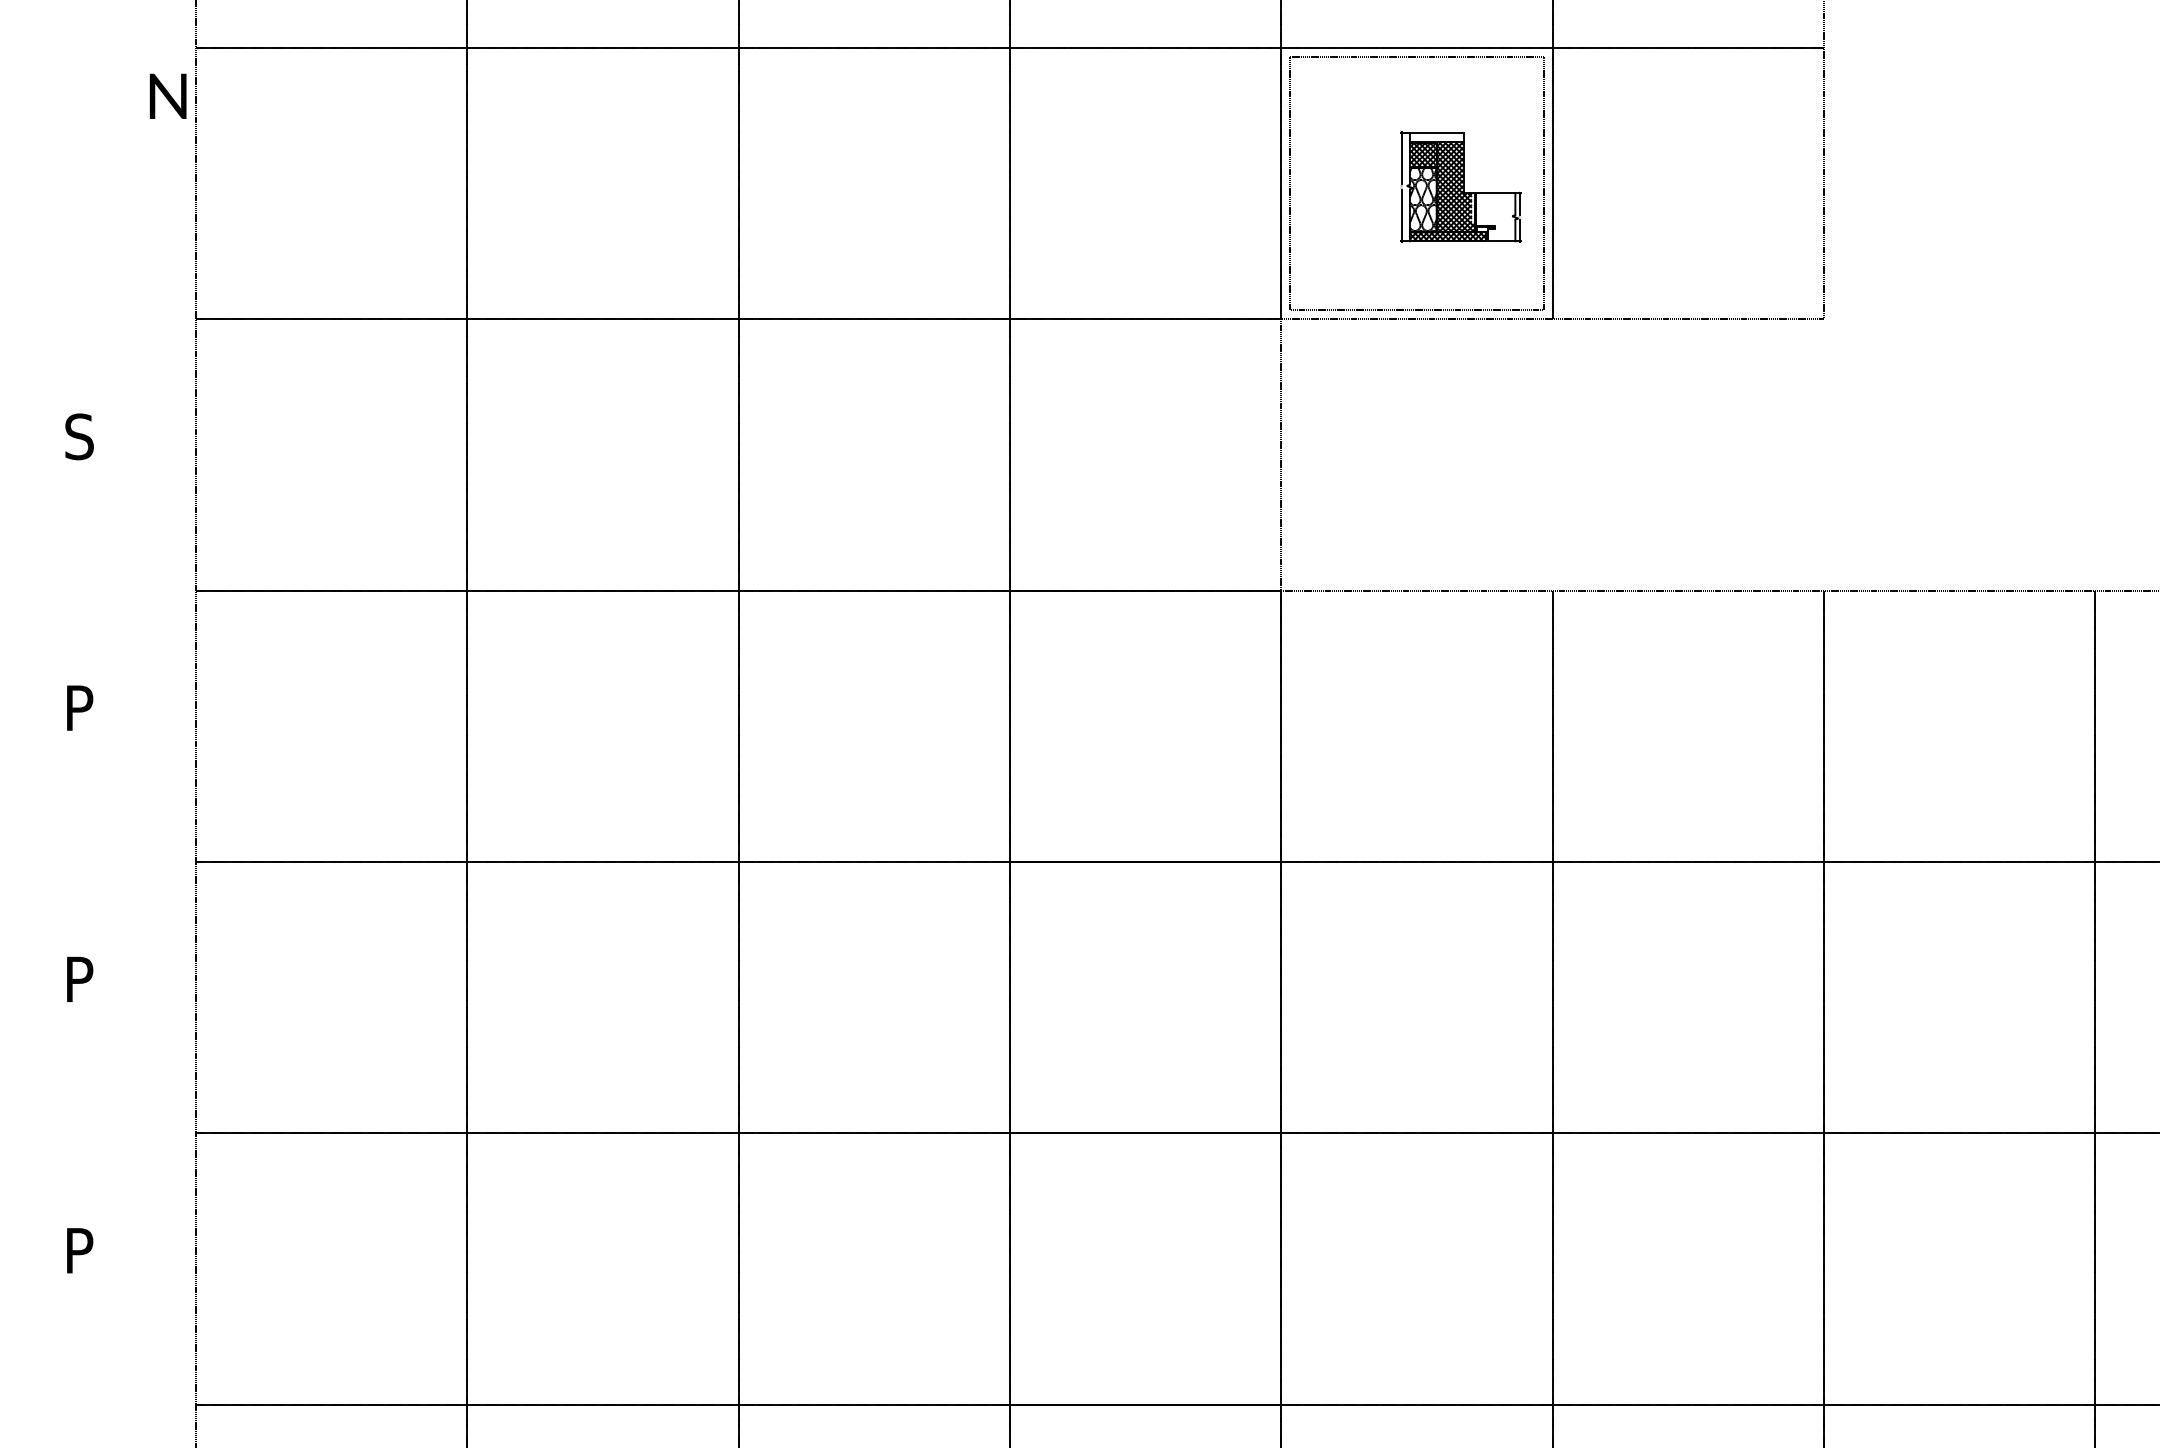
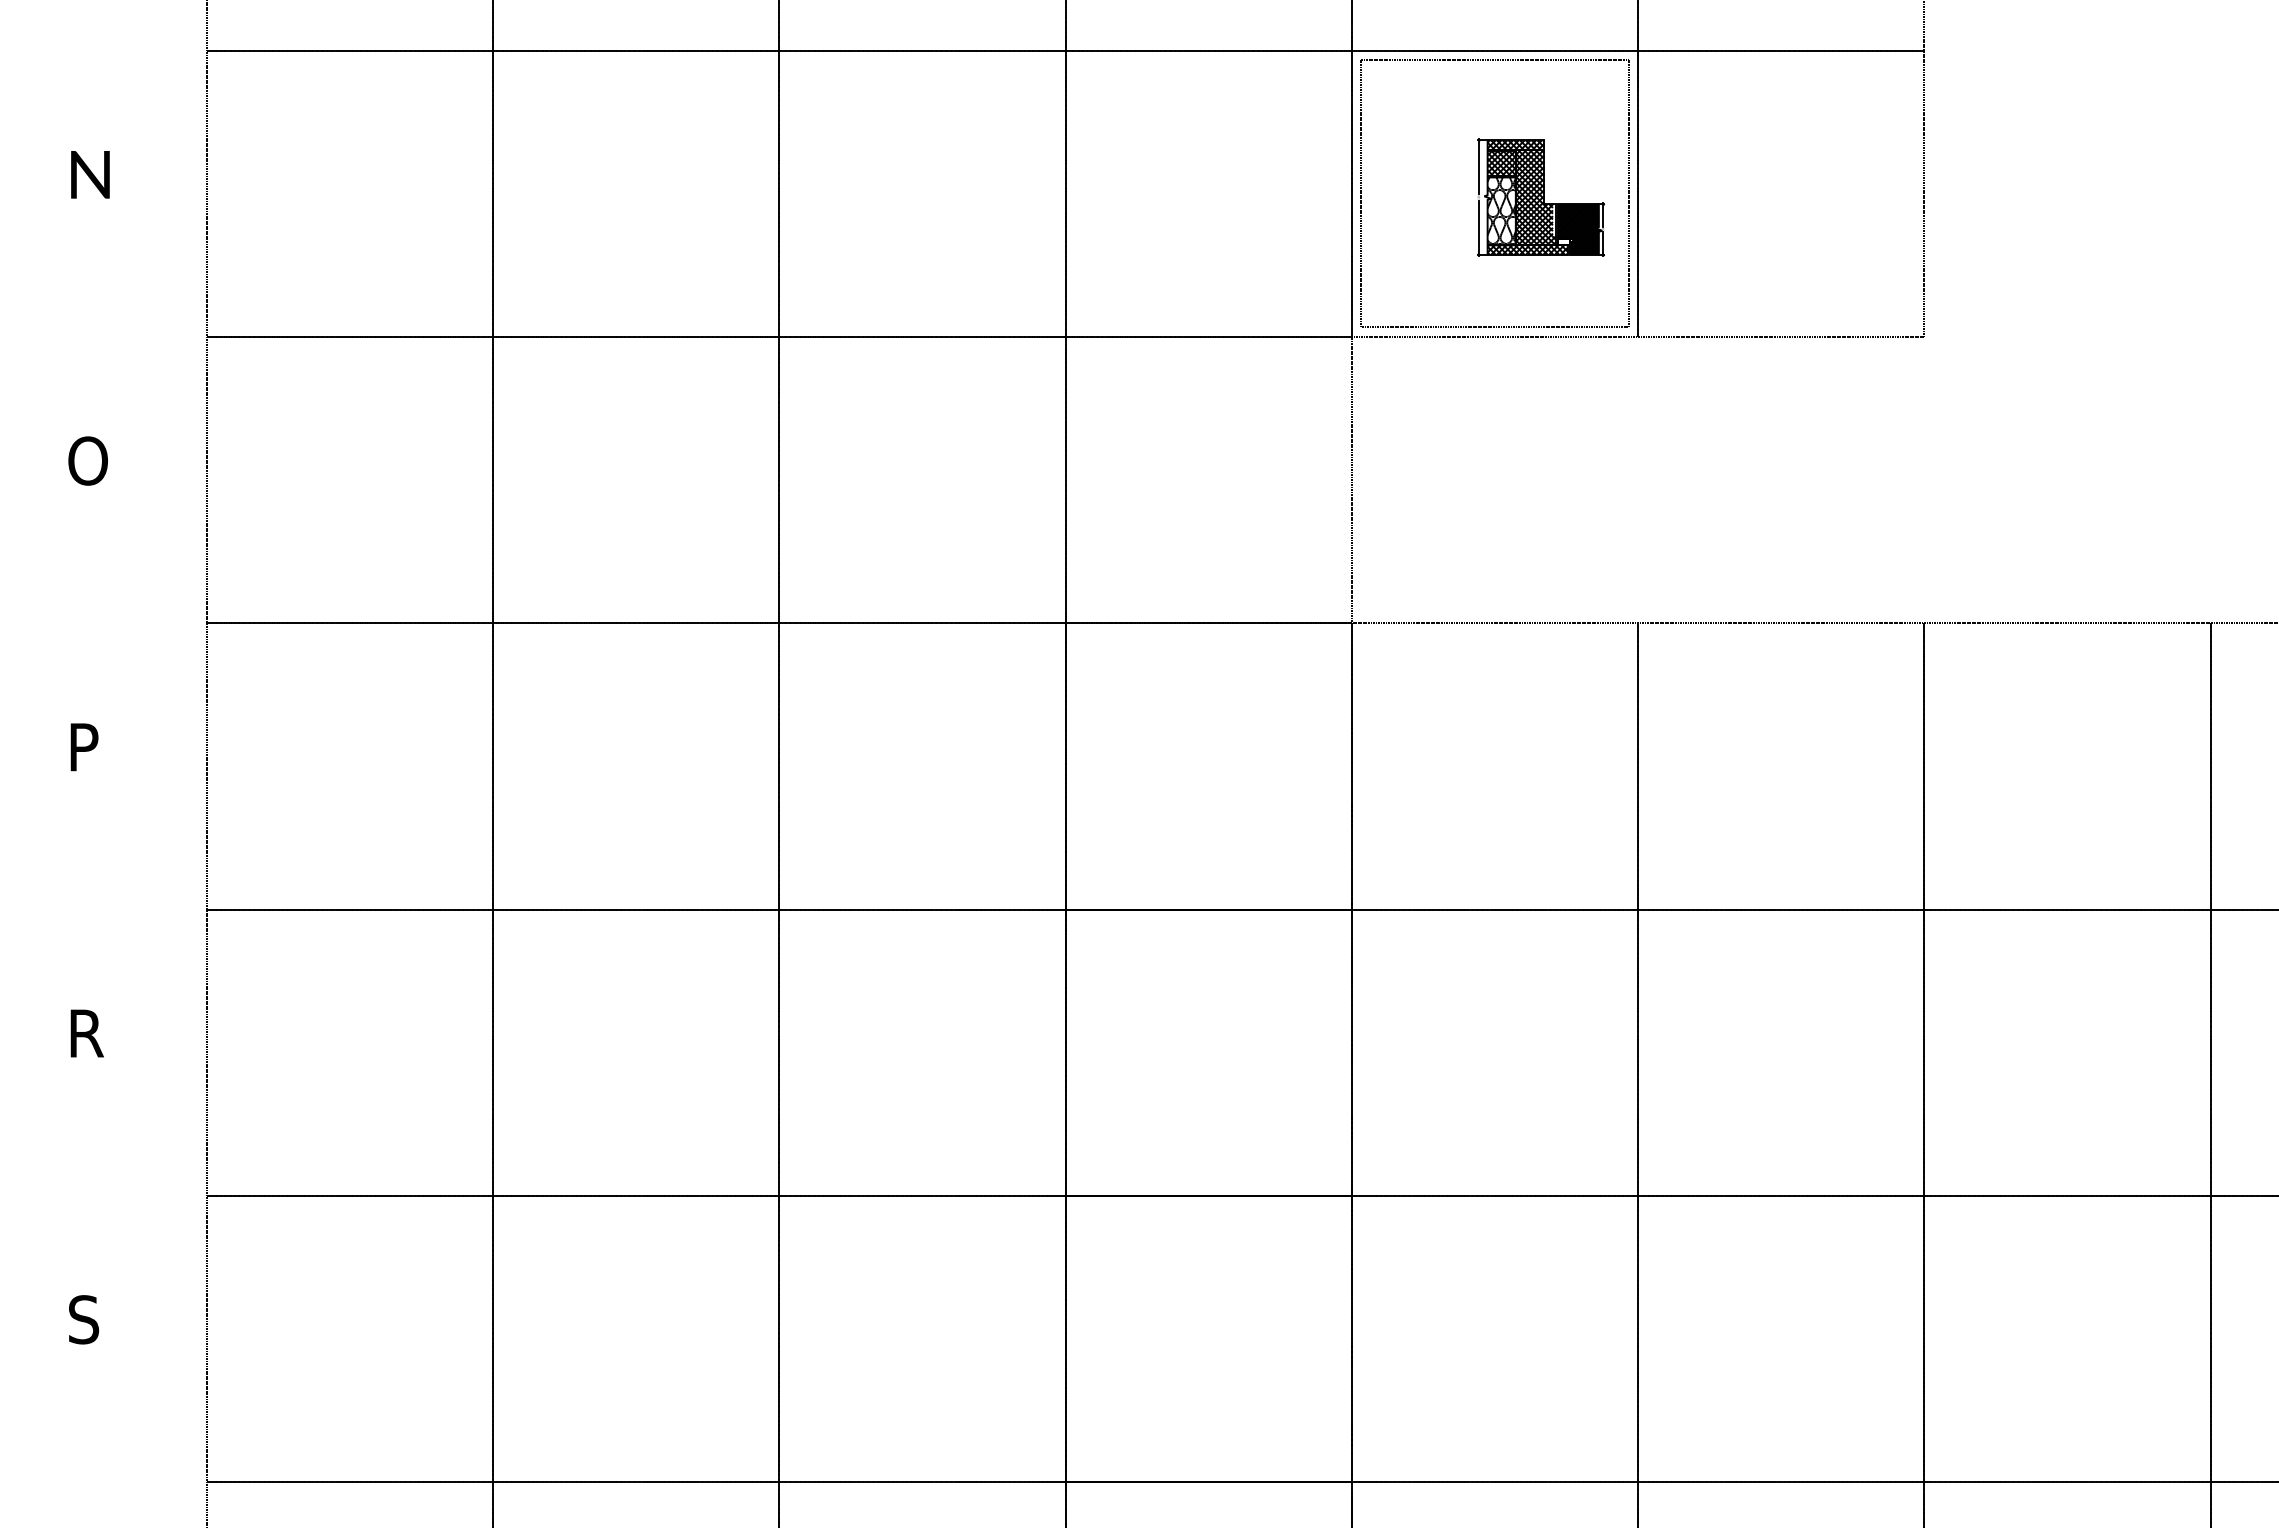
text: (168, 96) -> (90, 174), moved
hatch: (1436, 136) -> (1515, 144), added
hatch: (1497, 217) -> (1579, 229), added
text: (82, 436) -> (87, 460), S -> O
text: (84, 980) -> (89, 1034), P -> R
text: (80, 1250) -> (84, 1319), P -> S

